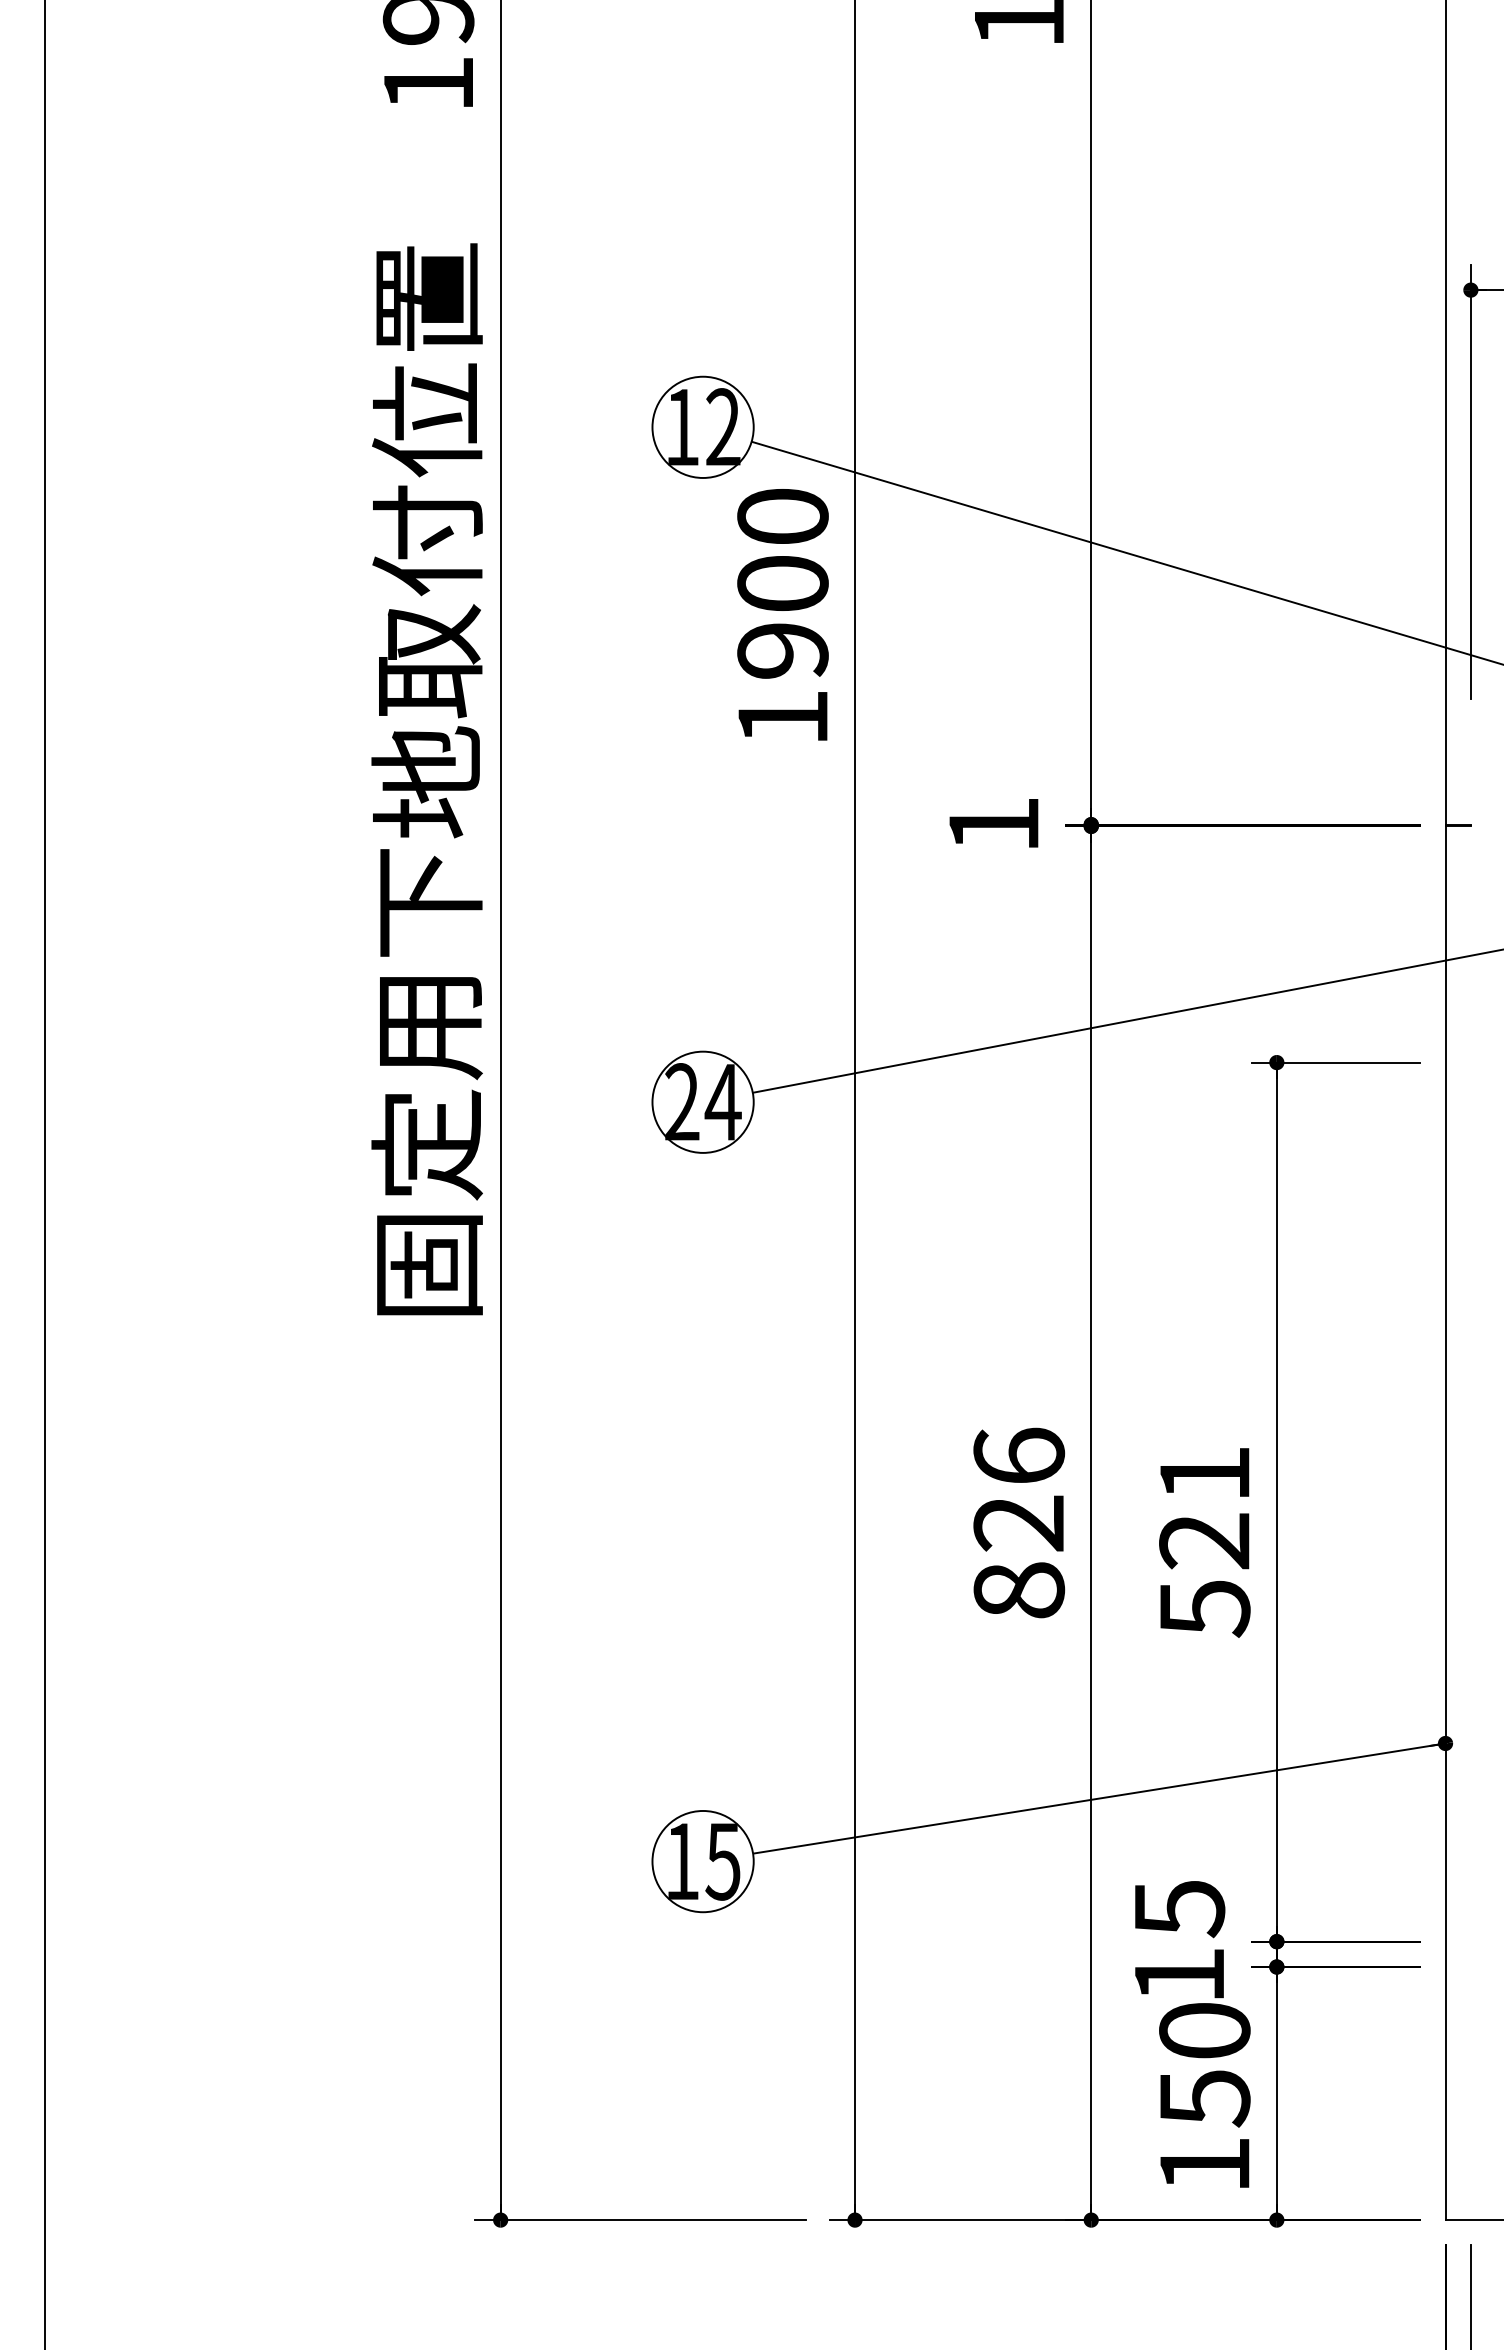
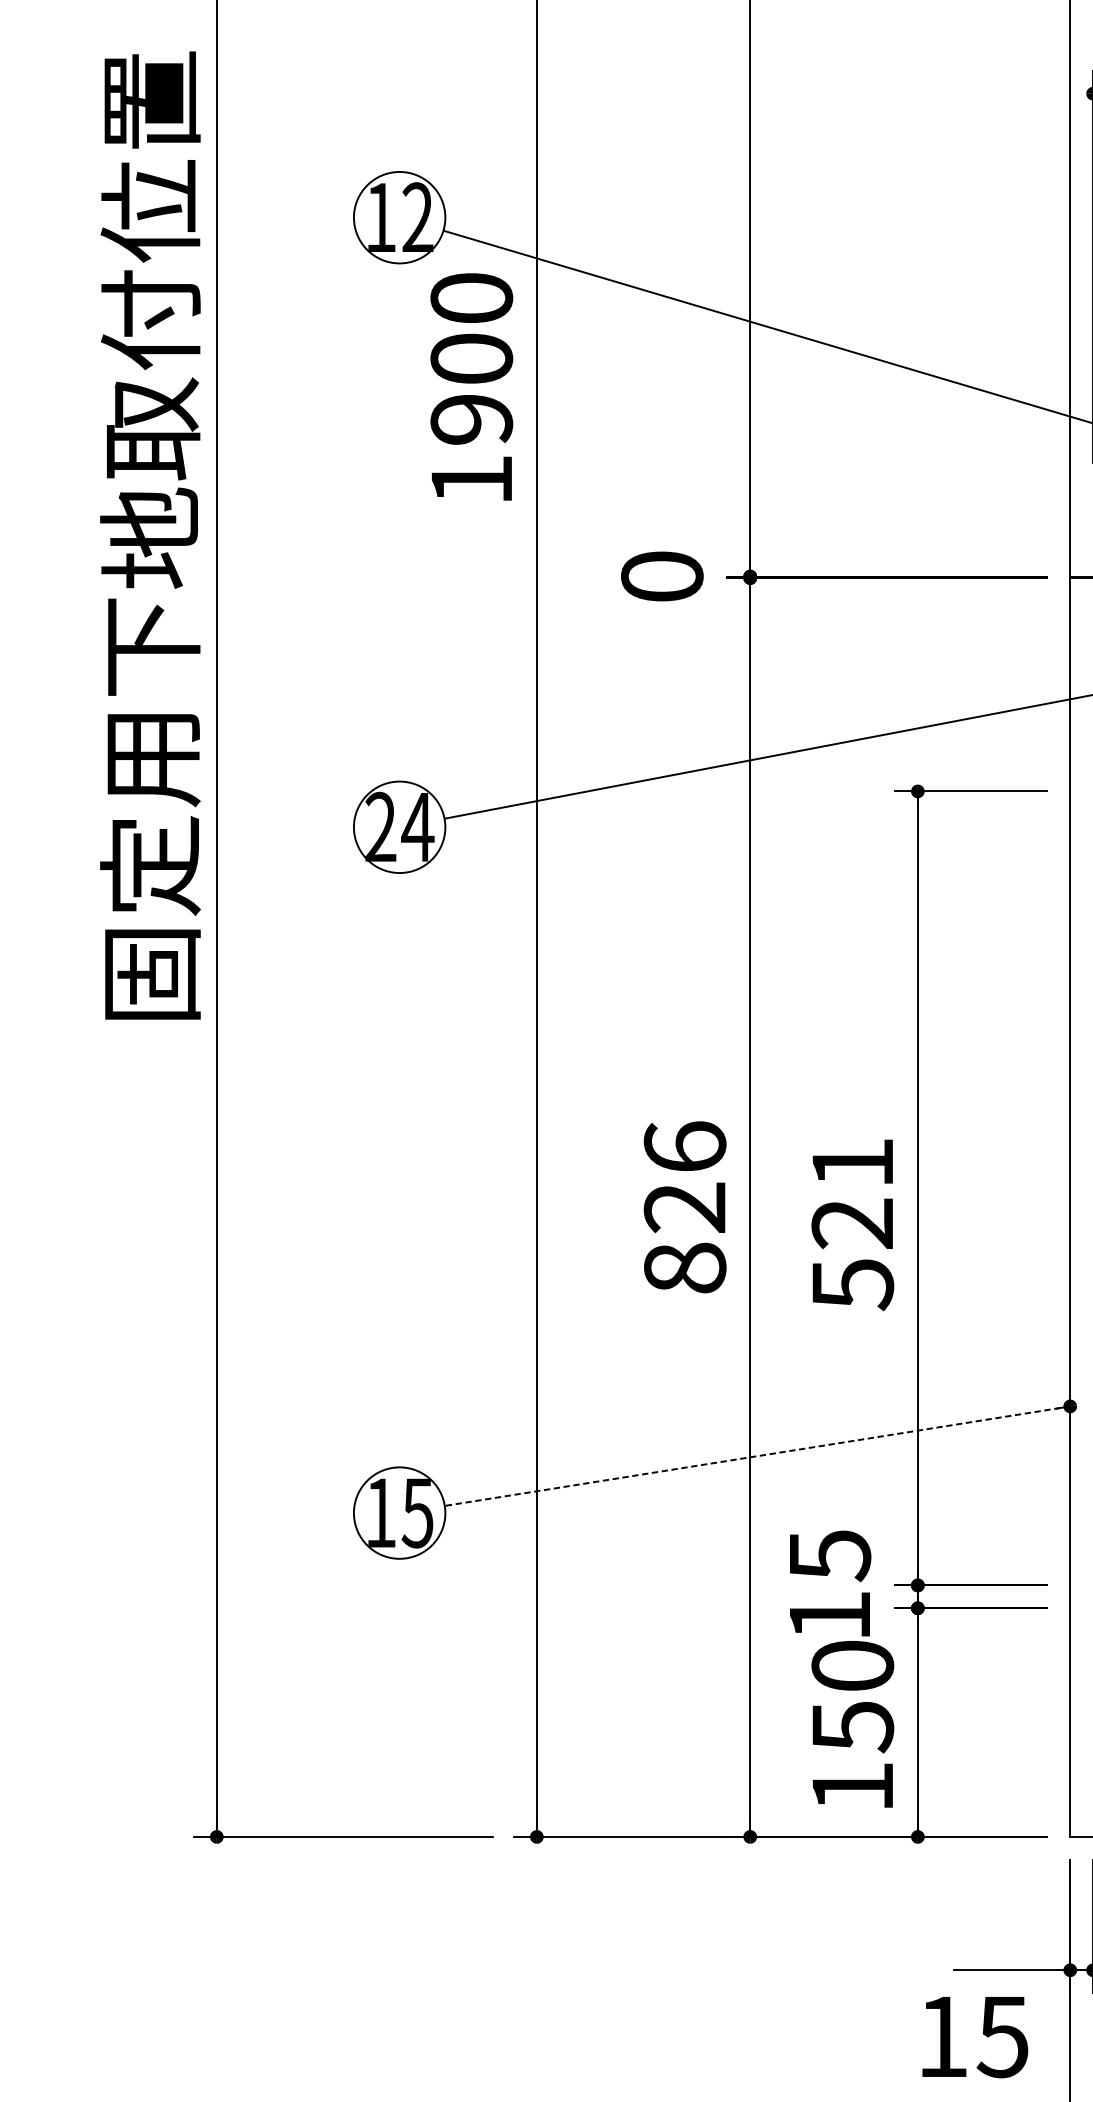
text: (993, 824) -> (661, 576), 1 -> 0
line: (1099, 1798) -> (757, 1456), solid -> dashed

